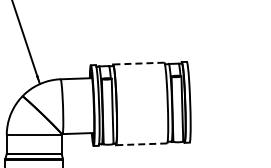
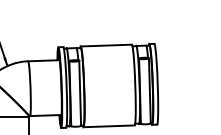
line: (138, 63) -> (106, 45), dashed -> solid
line: (141, 144) -> (109, 126), dashed -> solid

